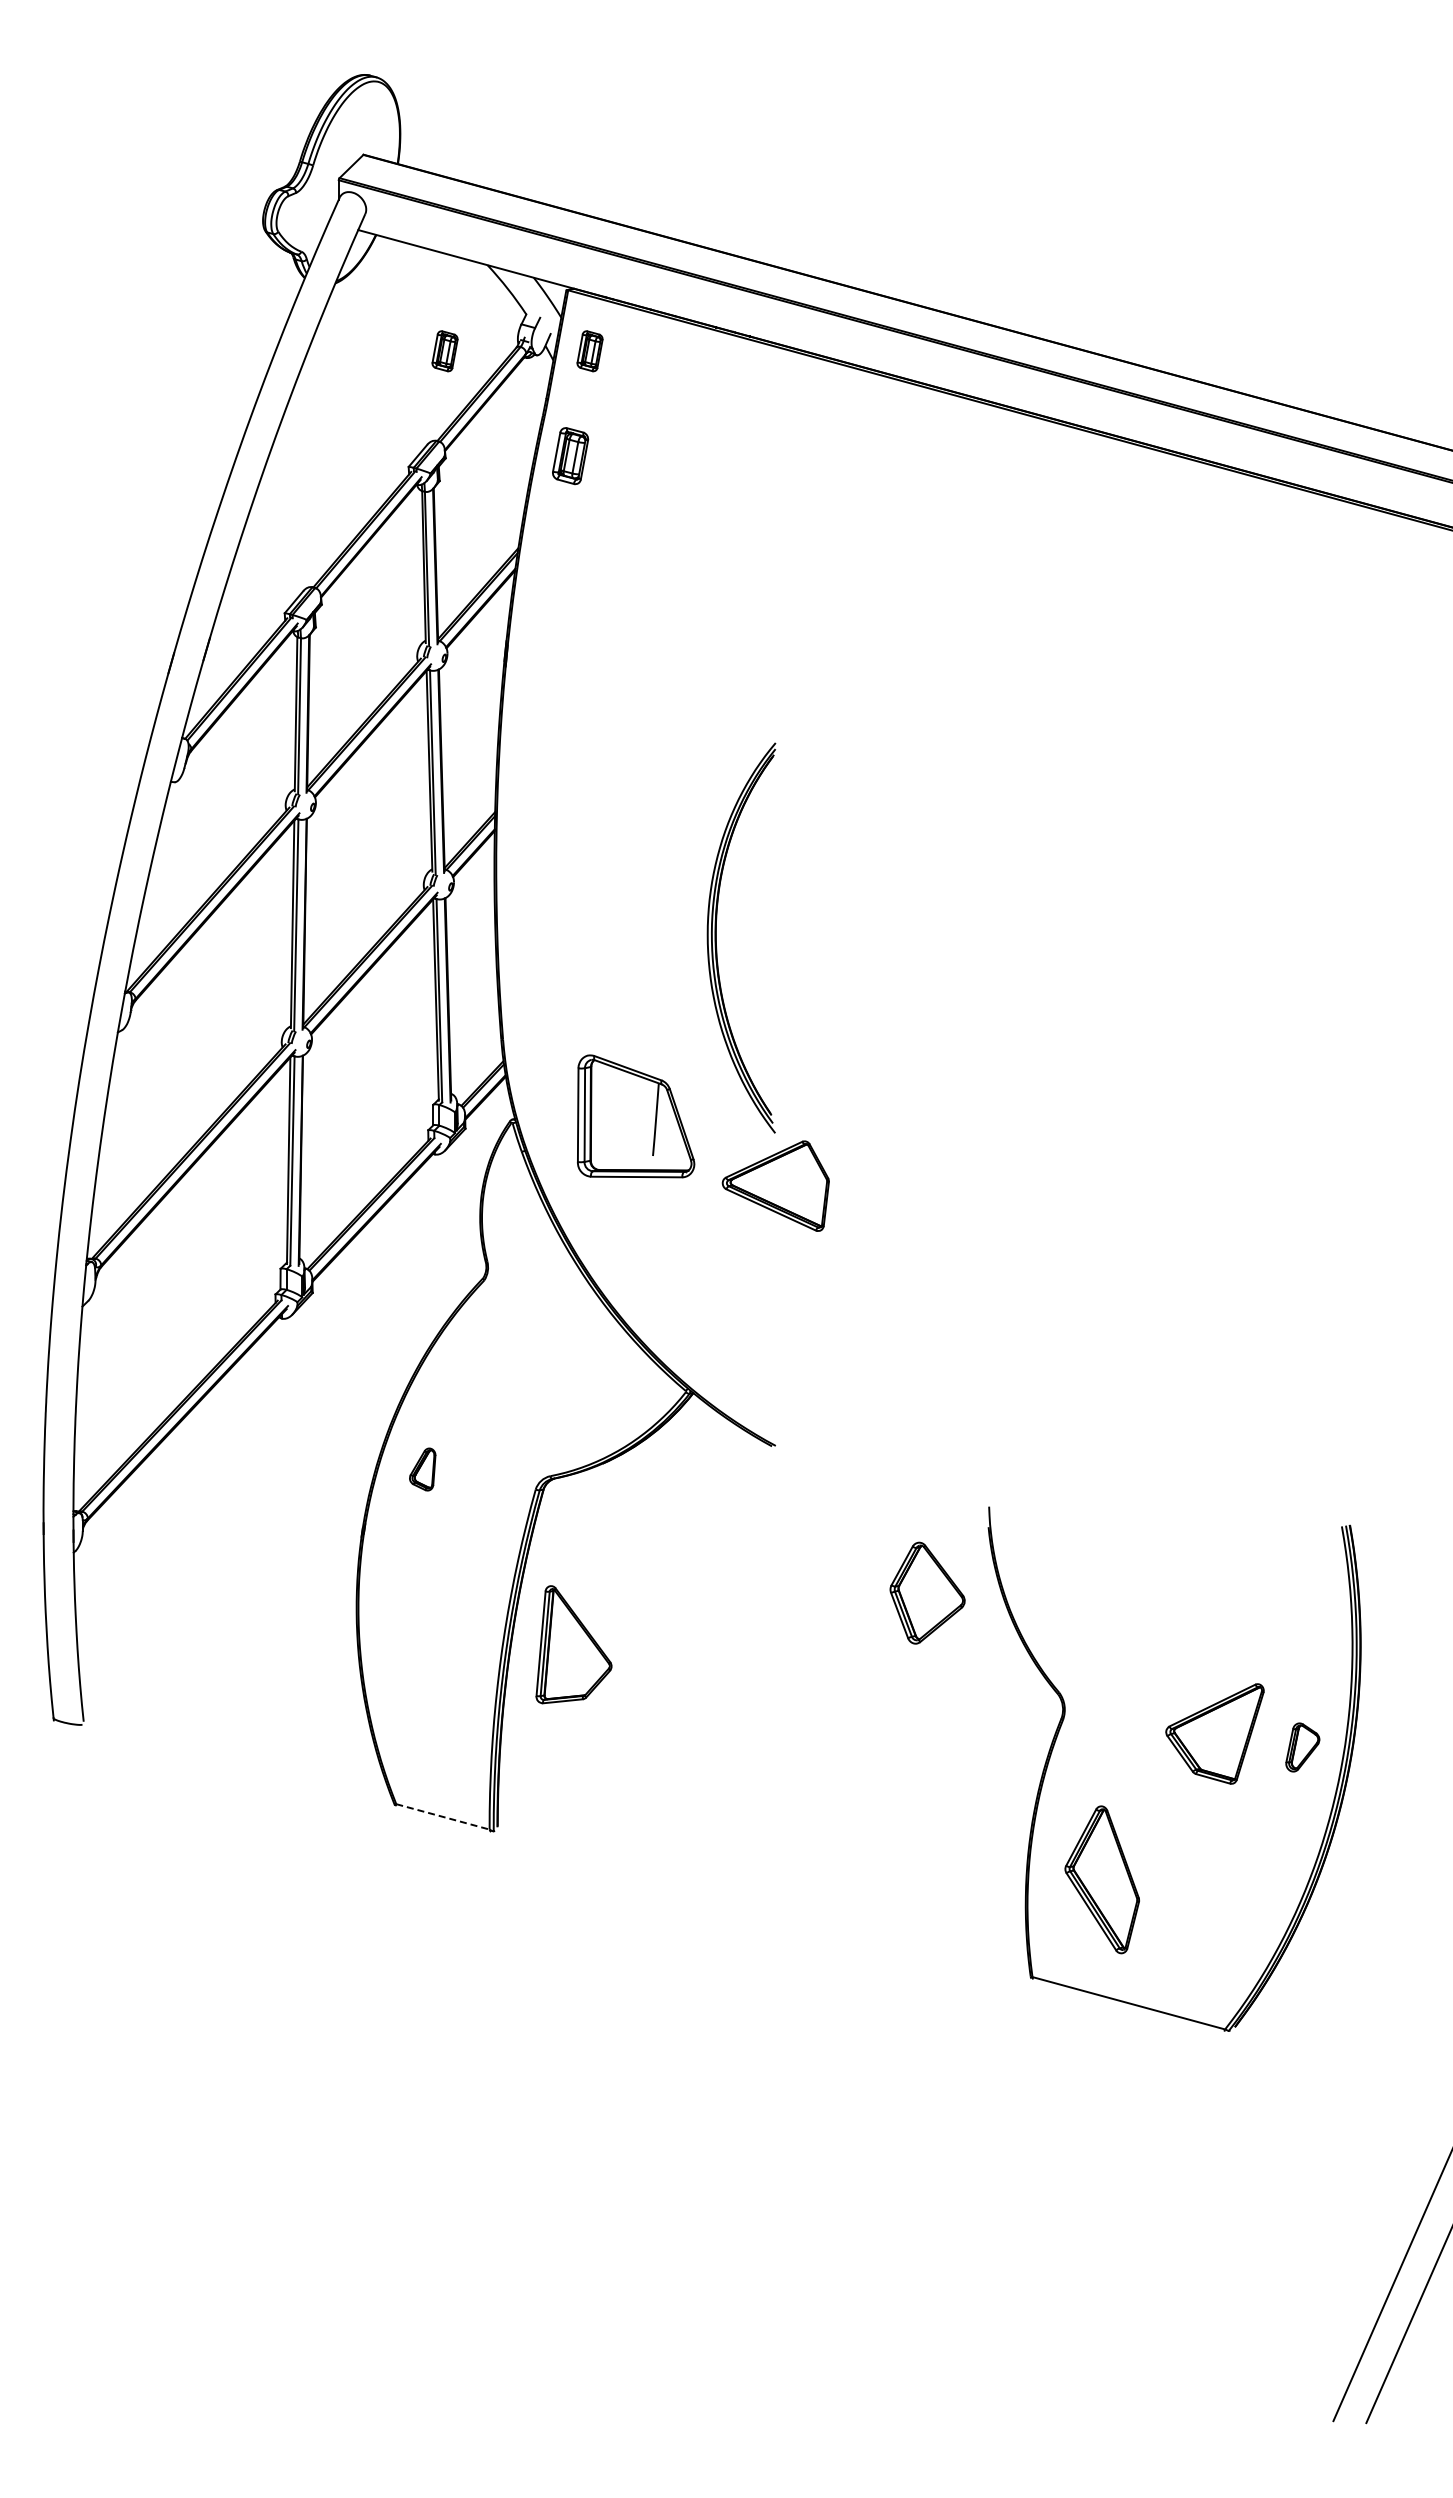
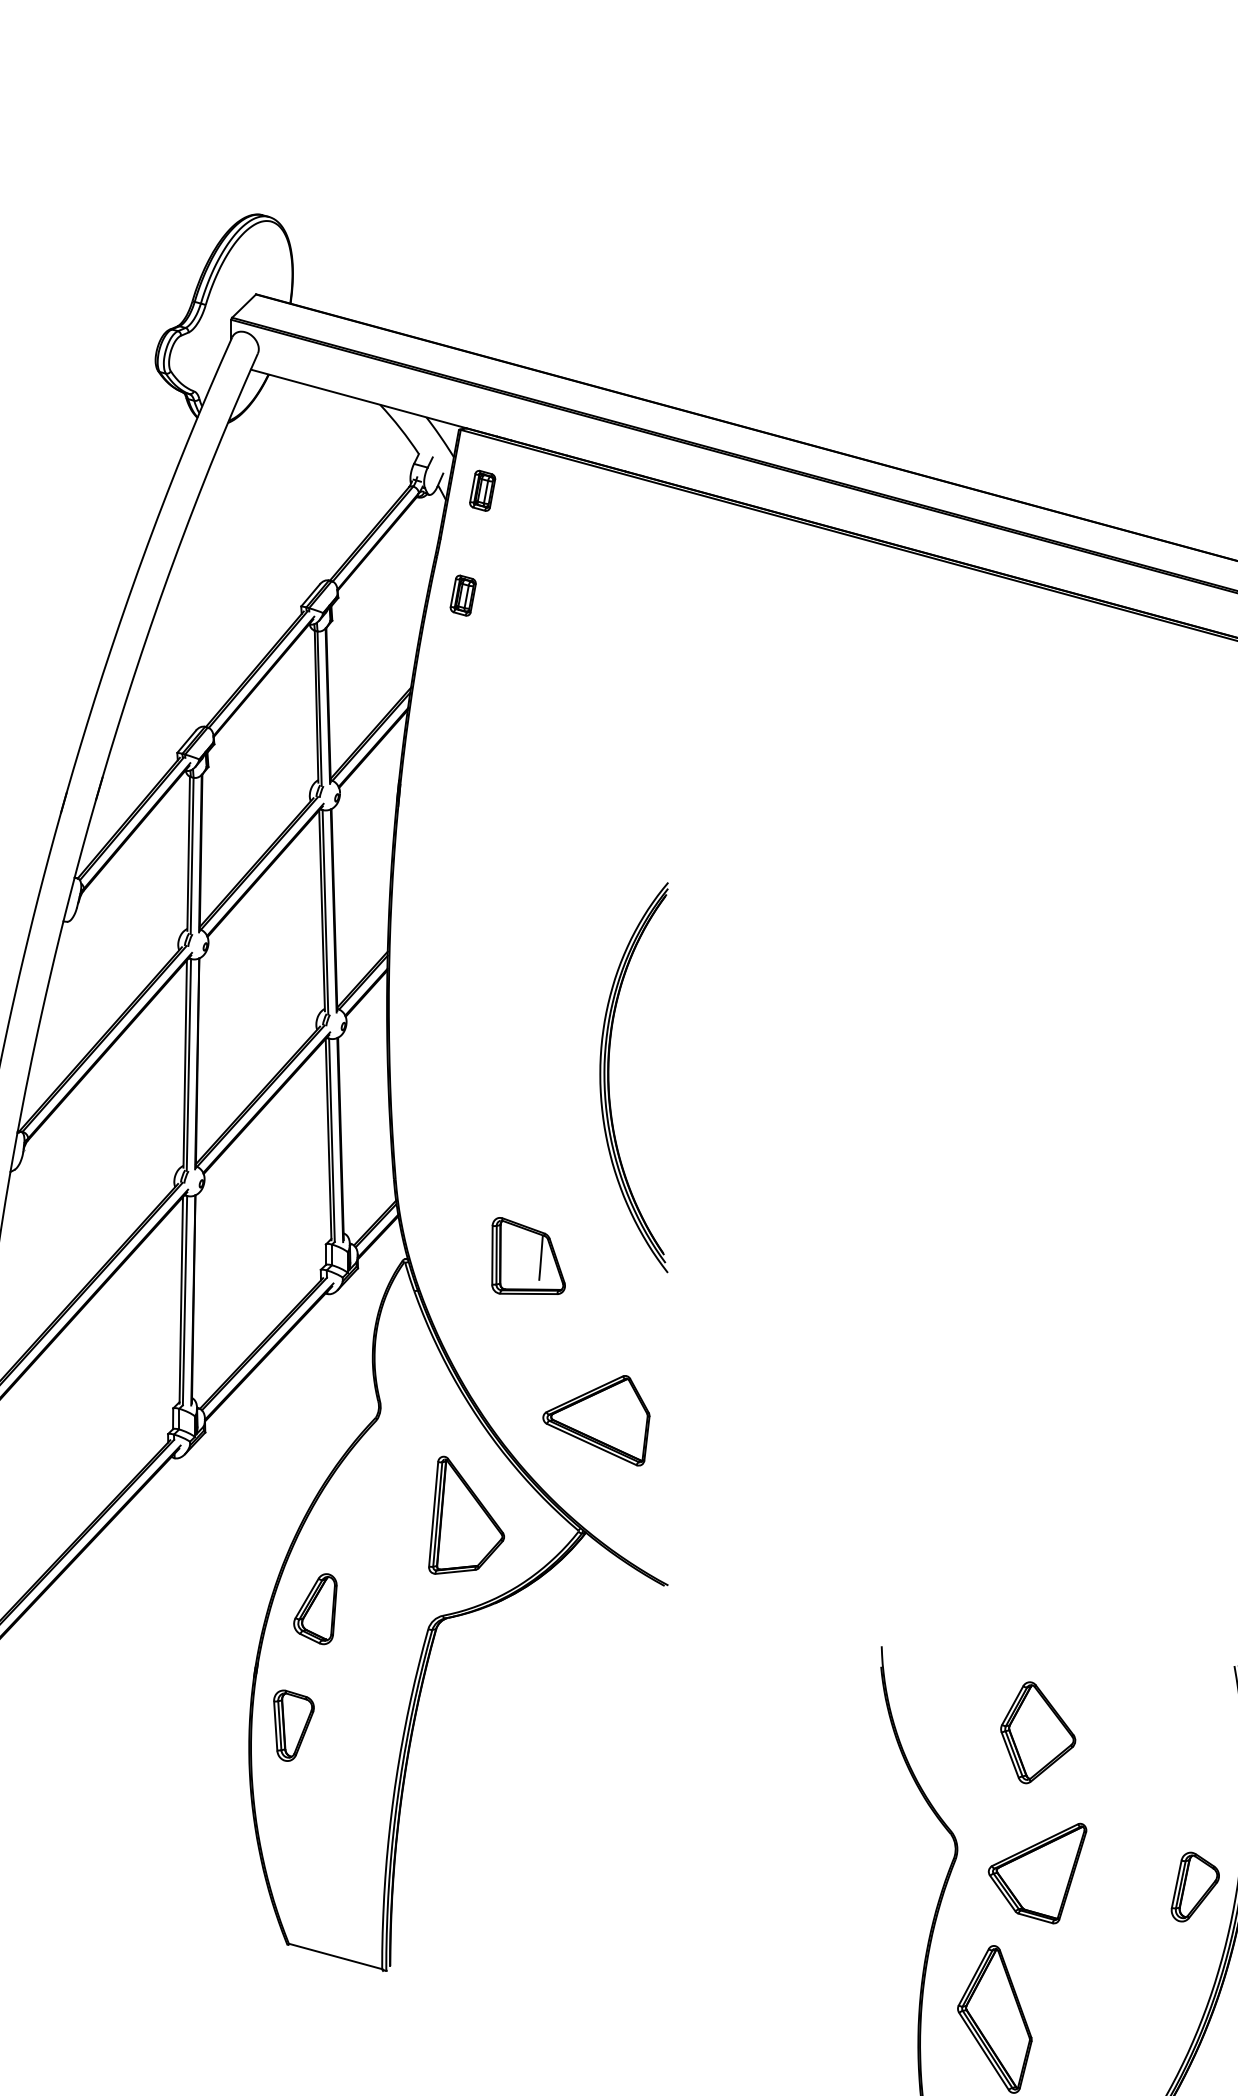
part: (444, 351) -> (337, 491), removed
part: (570, 455) -> (463, 595), size x0.71
part: (635, 1116) -> (528, 1256), size x0.62
part: (775, 1185) -> (596, 1420), moved
part: (422, 1469) -> (315, 1609), size x1.67
part: (401, 1586) -> (294, 1726), added
part: (927, 1592) -> (1038, 1732), moved
part: (573, 1644) -> (466, 1515), moved
part: (1214, 1733) -> (1037, 1873), moved
part: (1302, 1747) -> (1195, 1887), size x1.43
line: (443, 1817) -> (336, 1957), dashed -> solid

